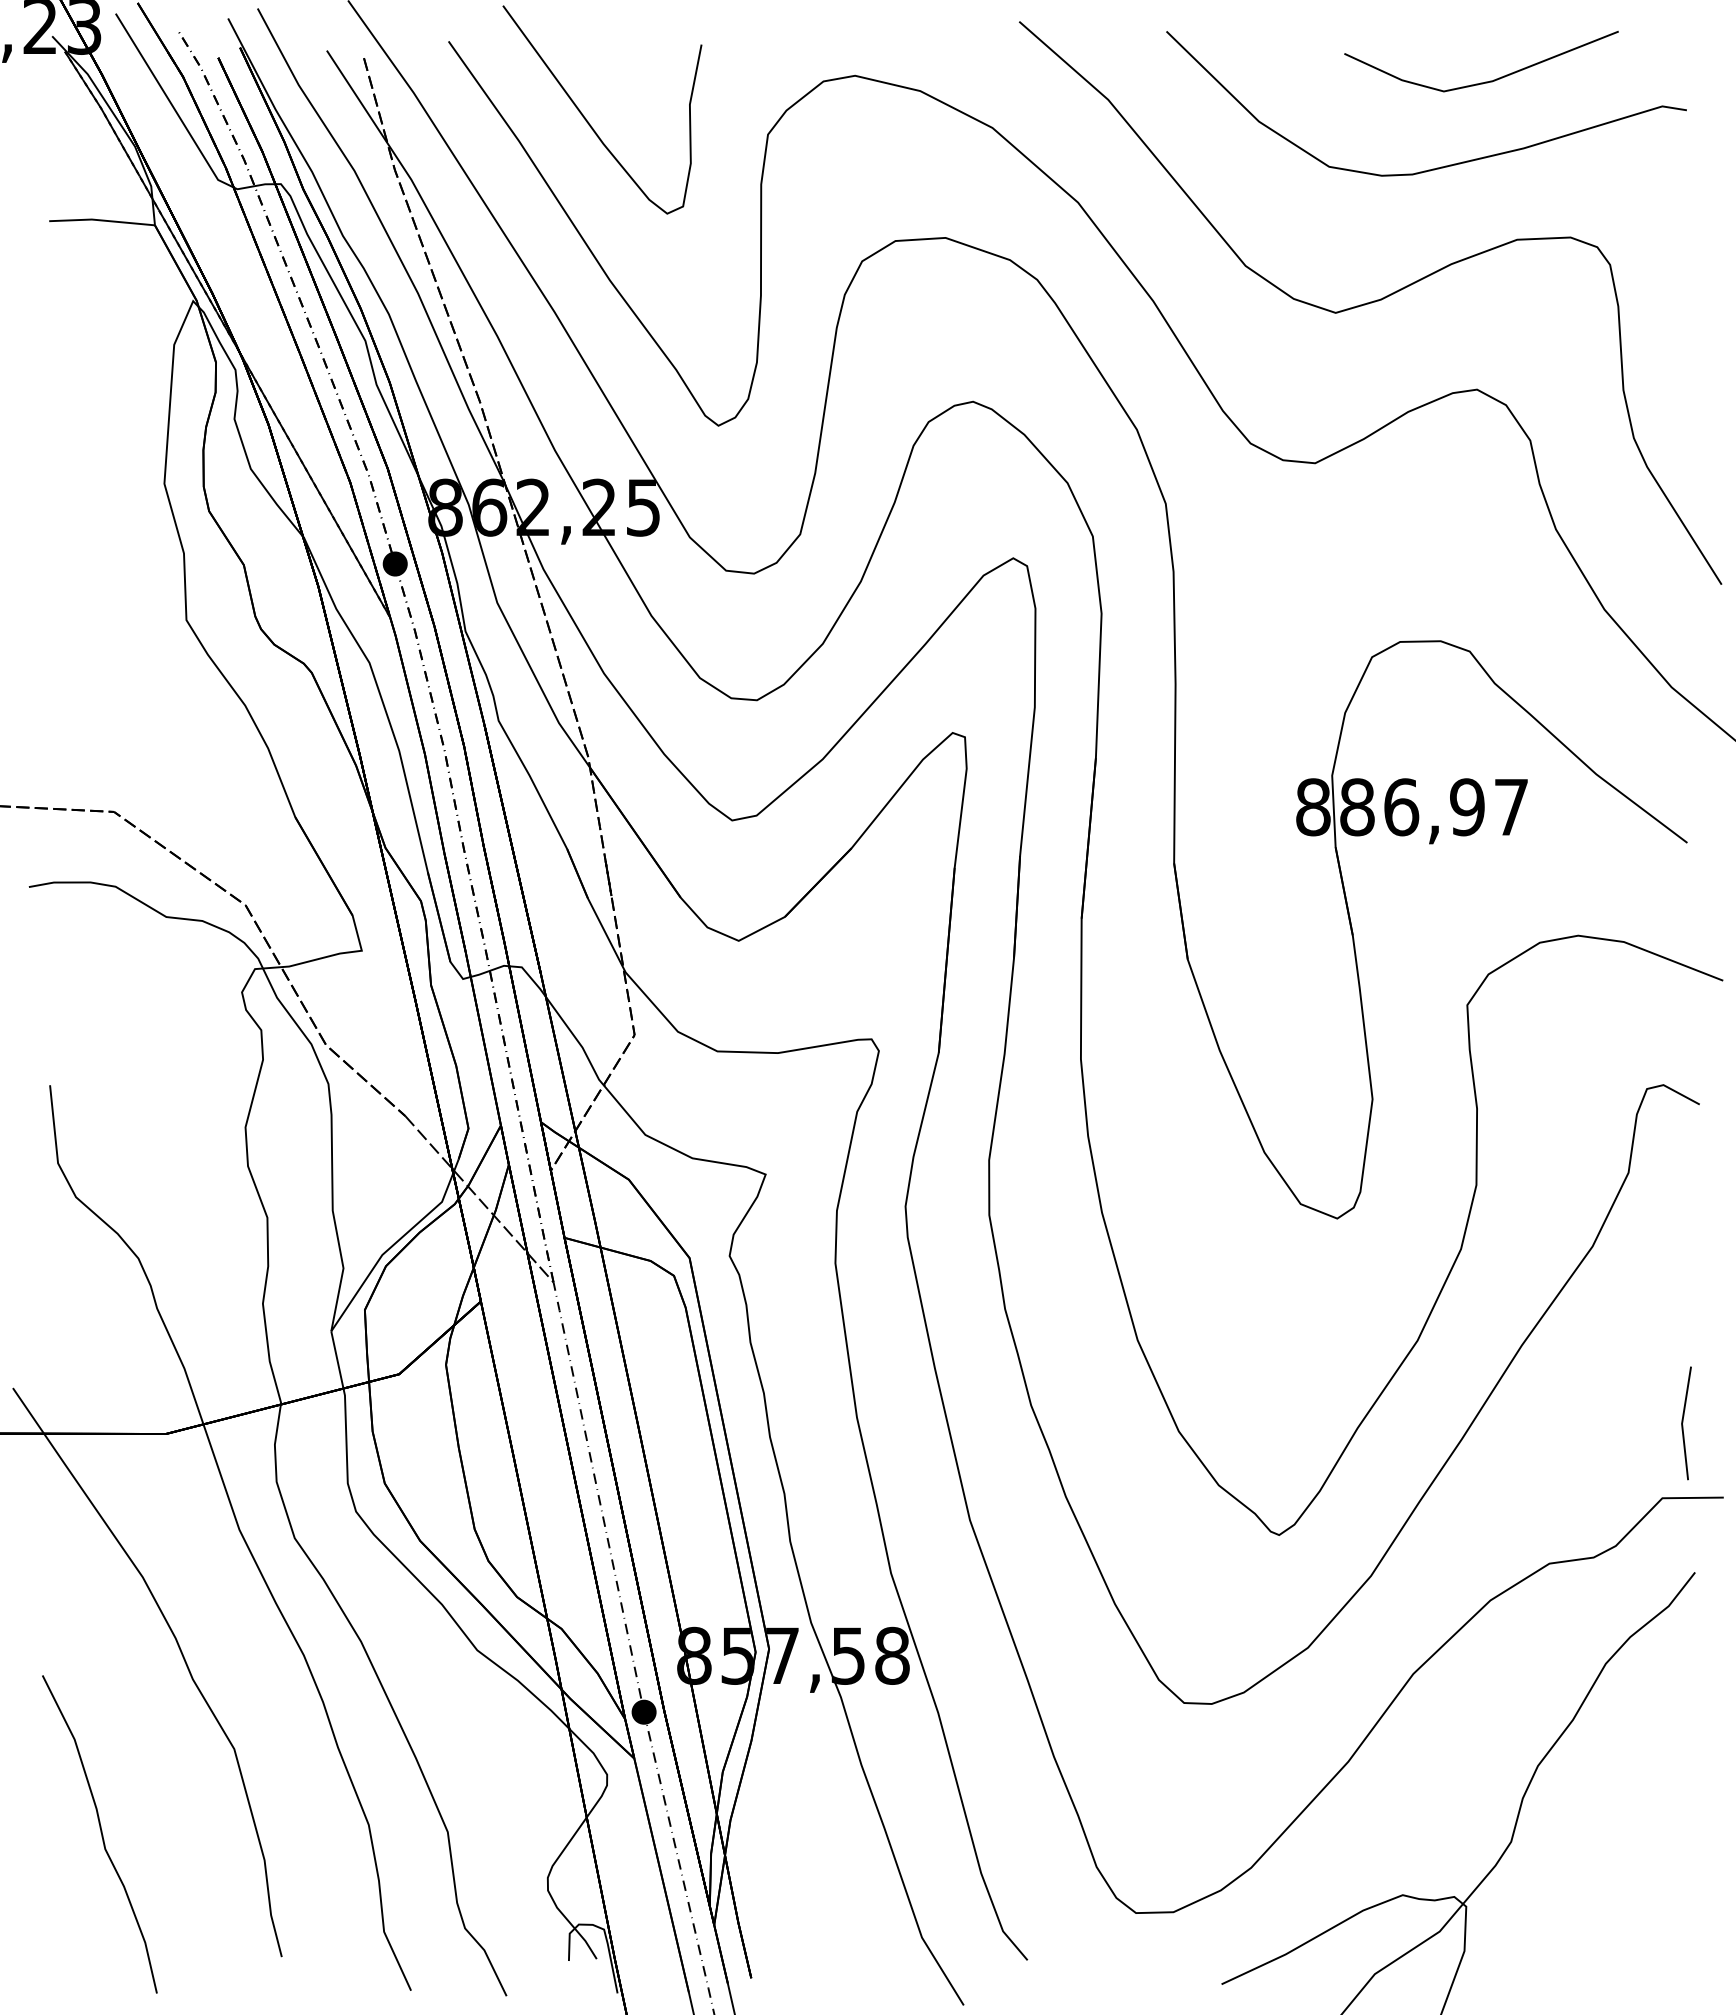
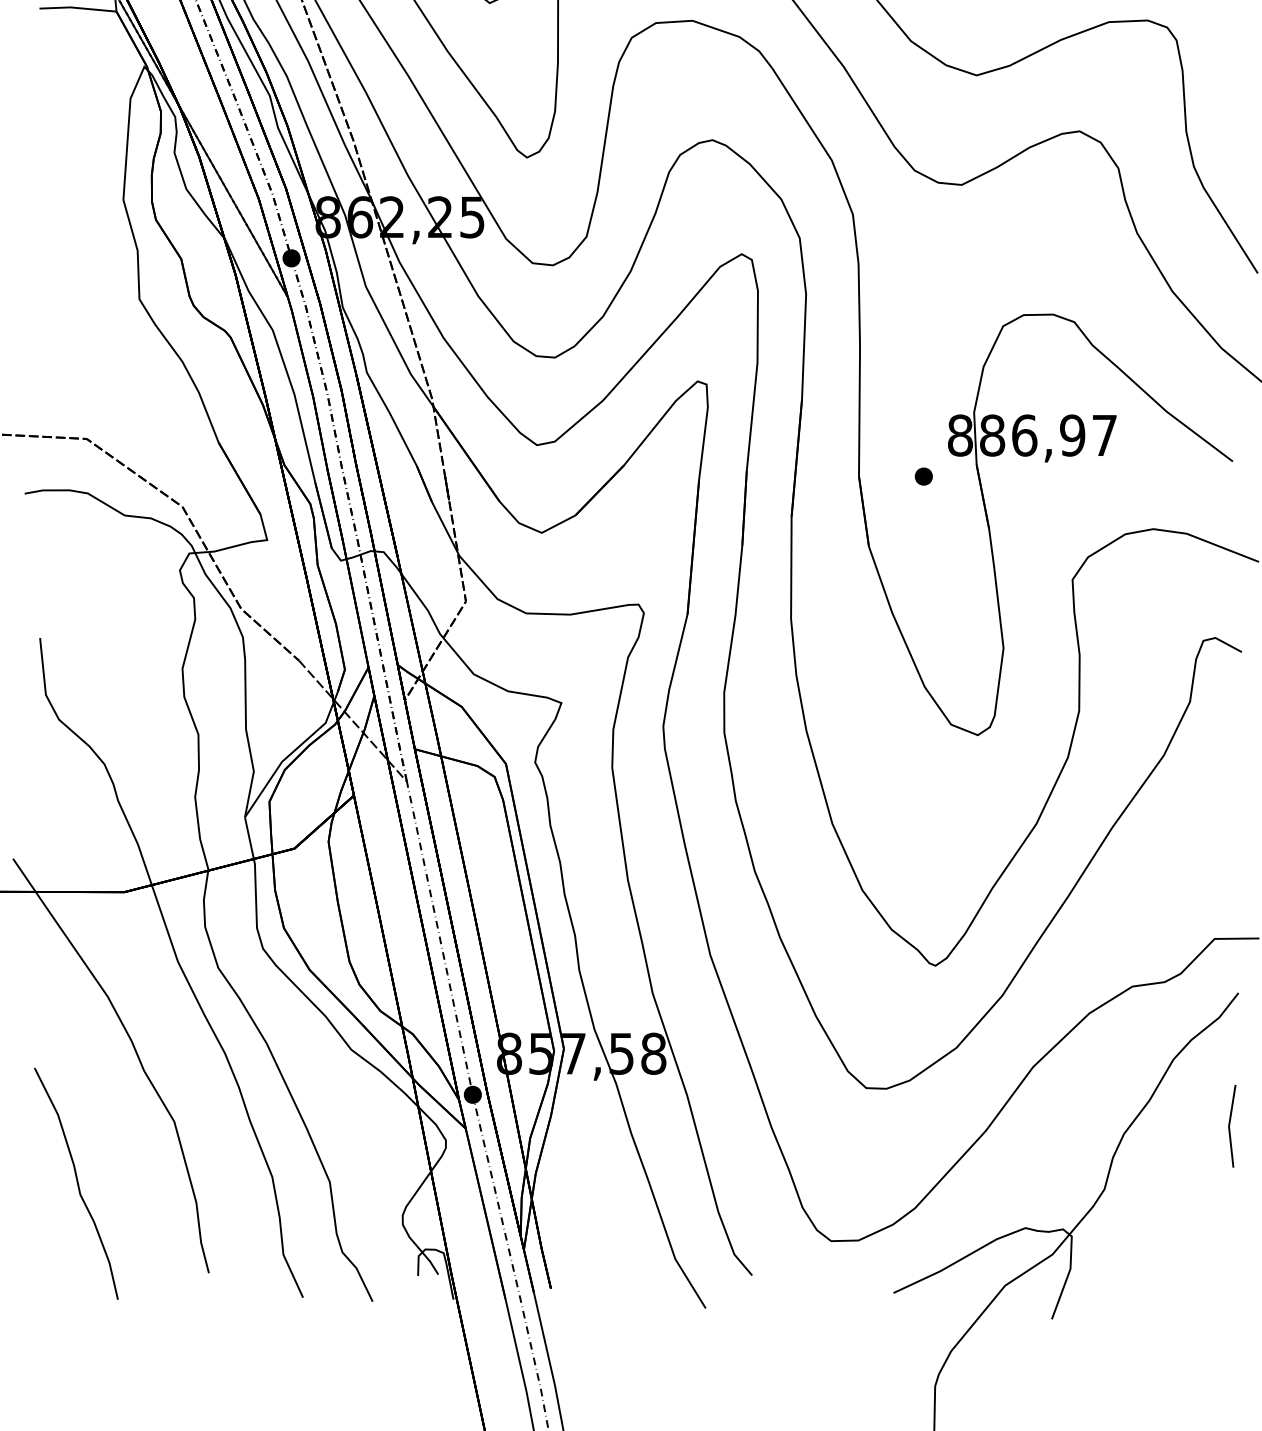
part: (1262, 863) -> (923, 476), added
line: (1683, 1422) -> (1230, 1125), moved

